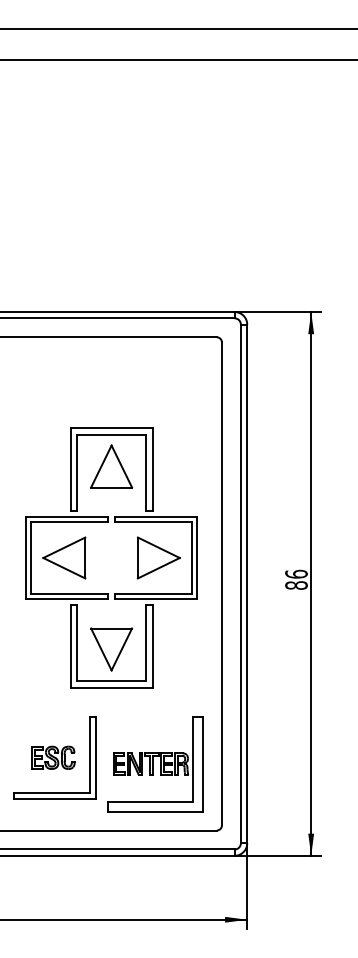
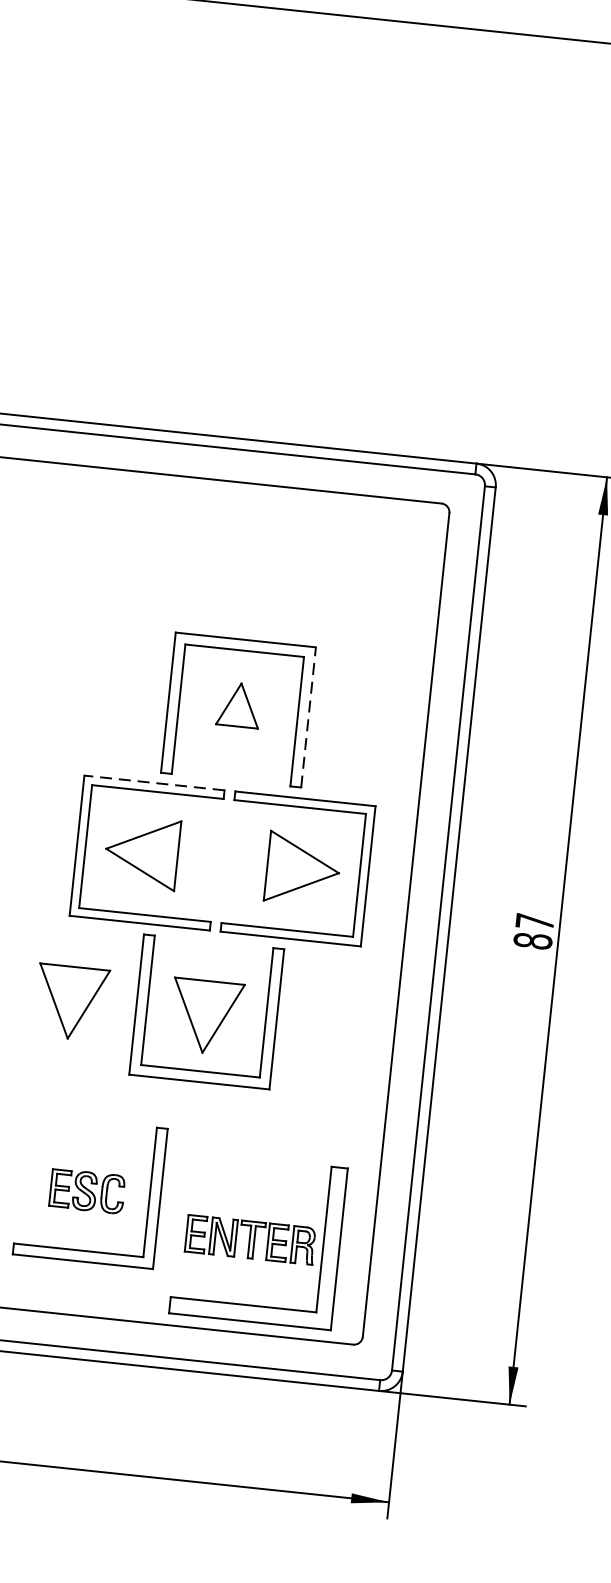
part: (111, 466) -> (238, 704), size x0.6
line: (152, 468) -> (308, 715), solid -> dashed
line: (66, 516) -> (153, 782), solid -> dashed
text: (296, 573) -> (535, 920), 86 -> 87
part: (32, 649) -> (71, 1002), added
part: (155, 764) -> (258, 1241), moved

